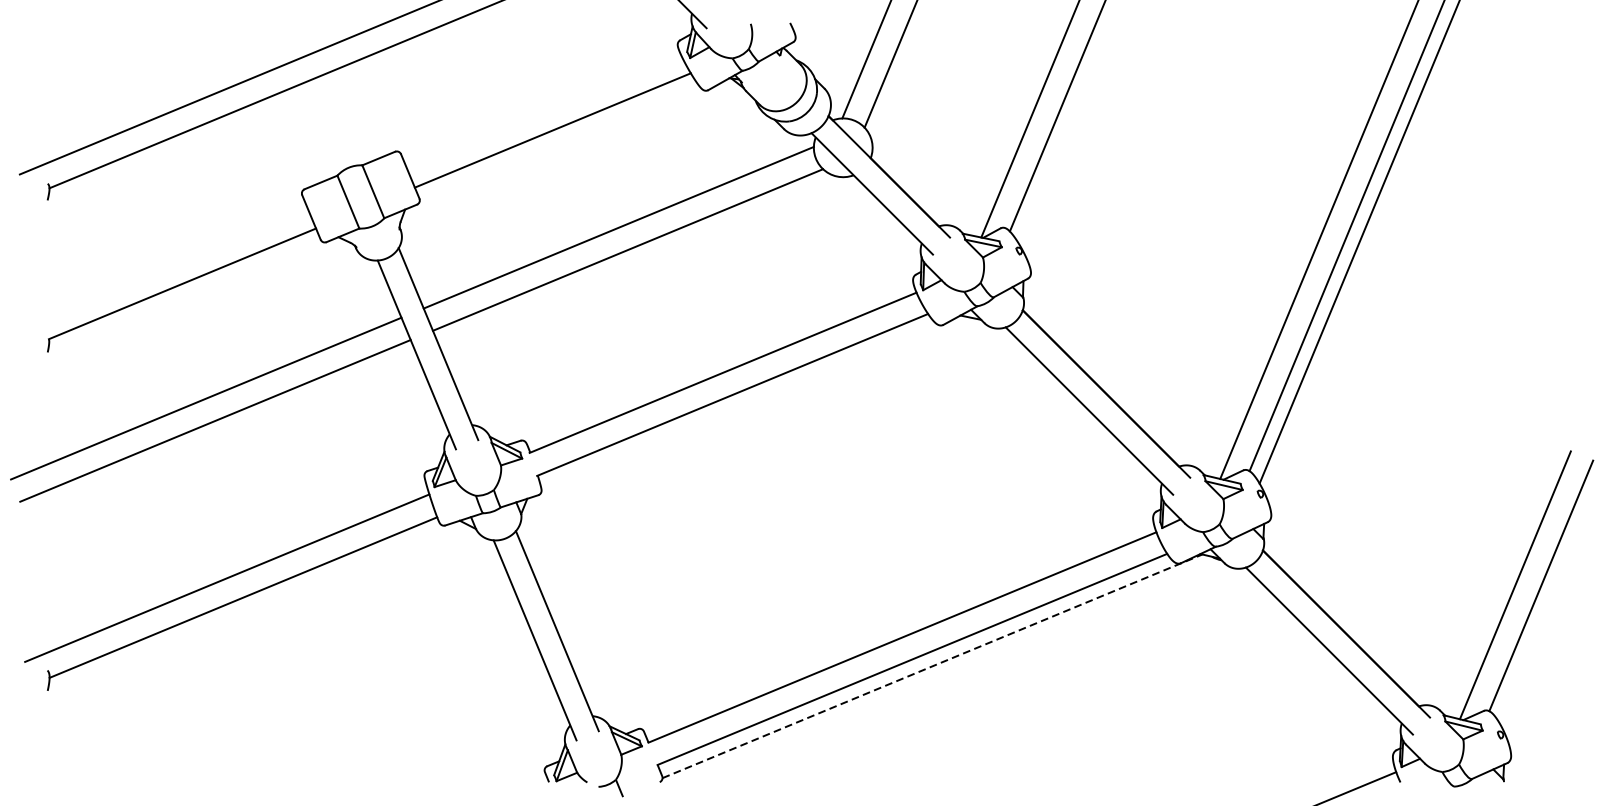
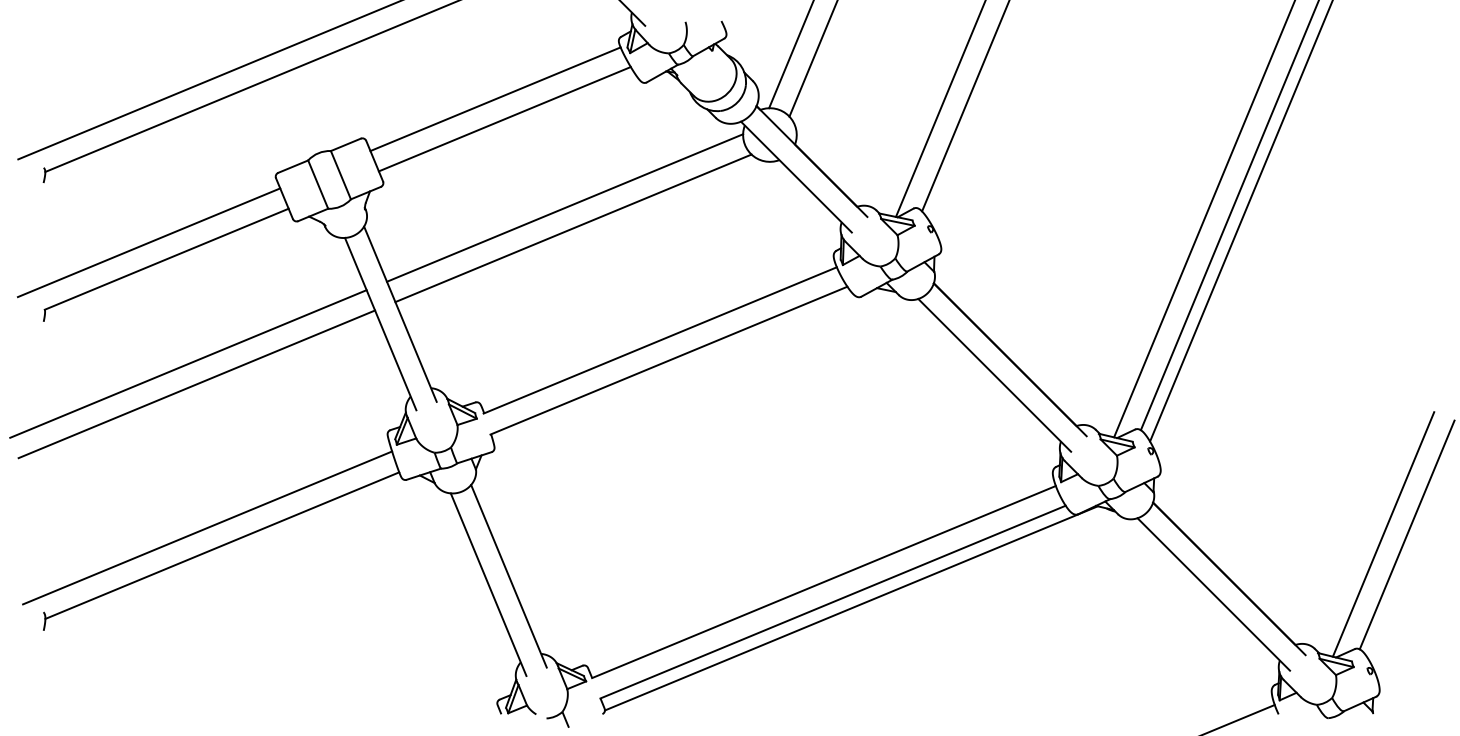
line: (542, 108) -> (495, 99), added
line: (162, 265) -> (148, 242), added
line: (932, 666) -> (851, 608), dashed -> solid

